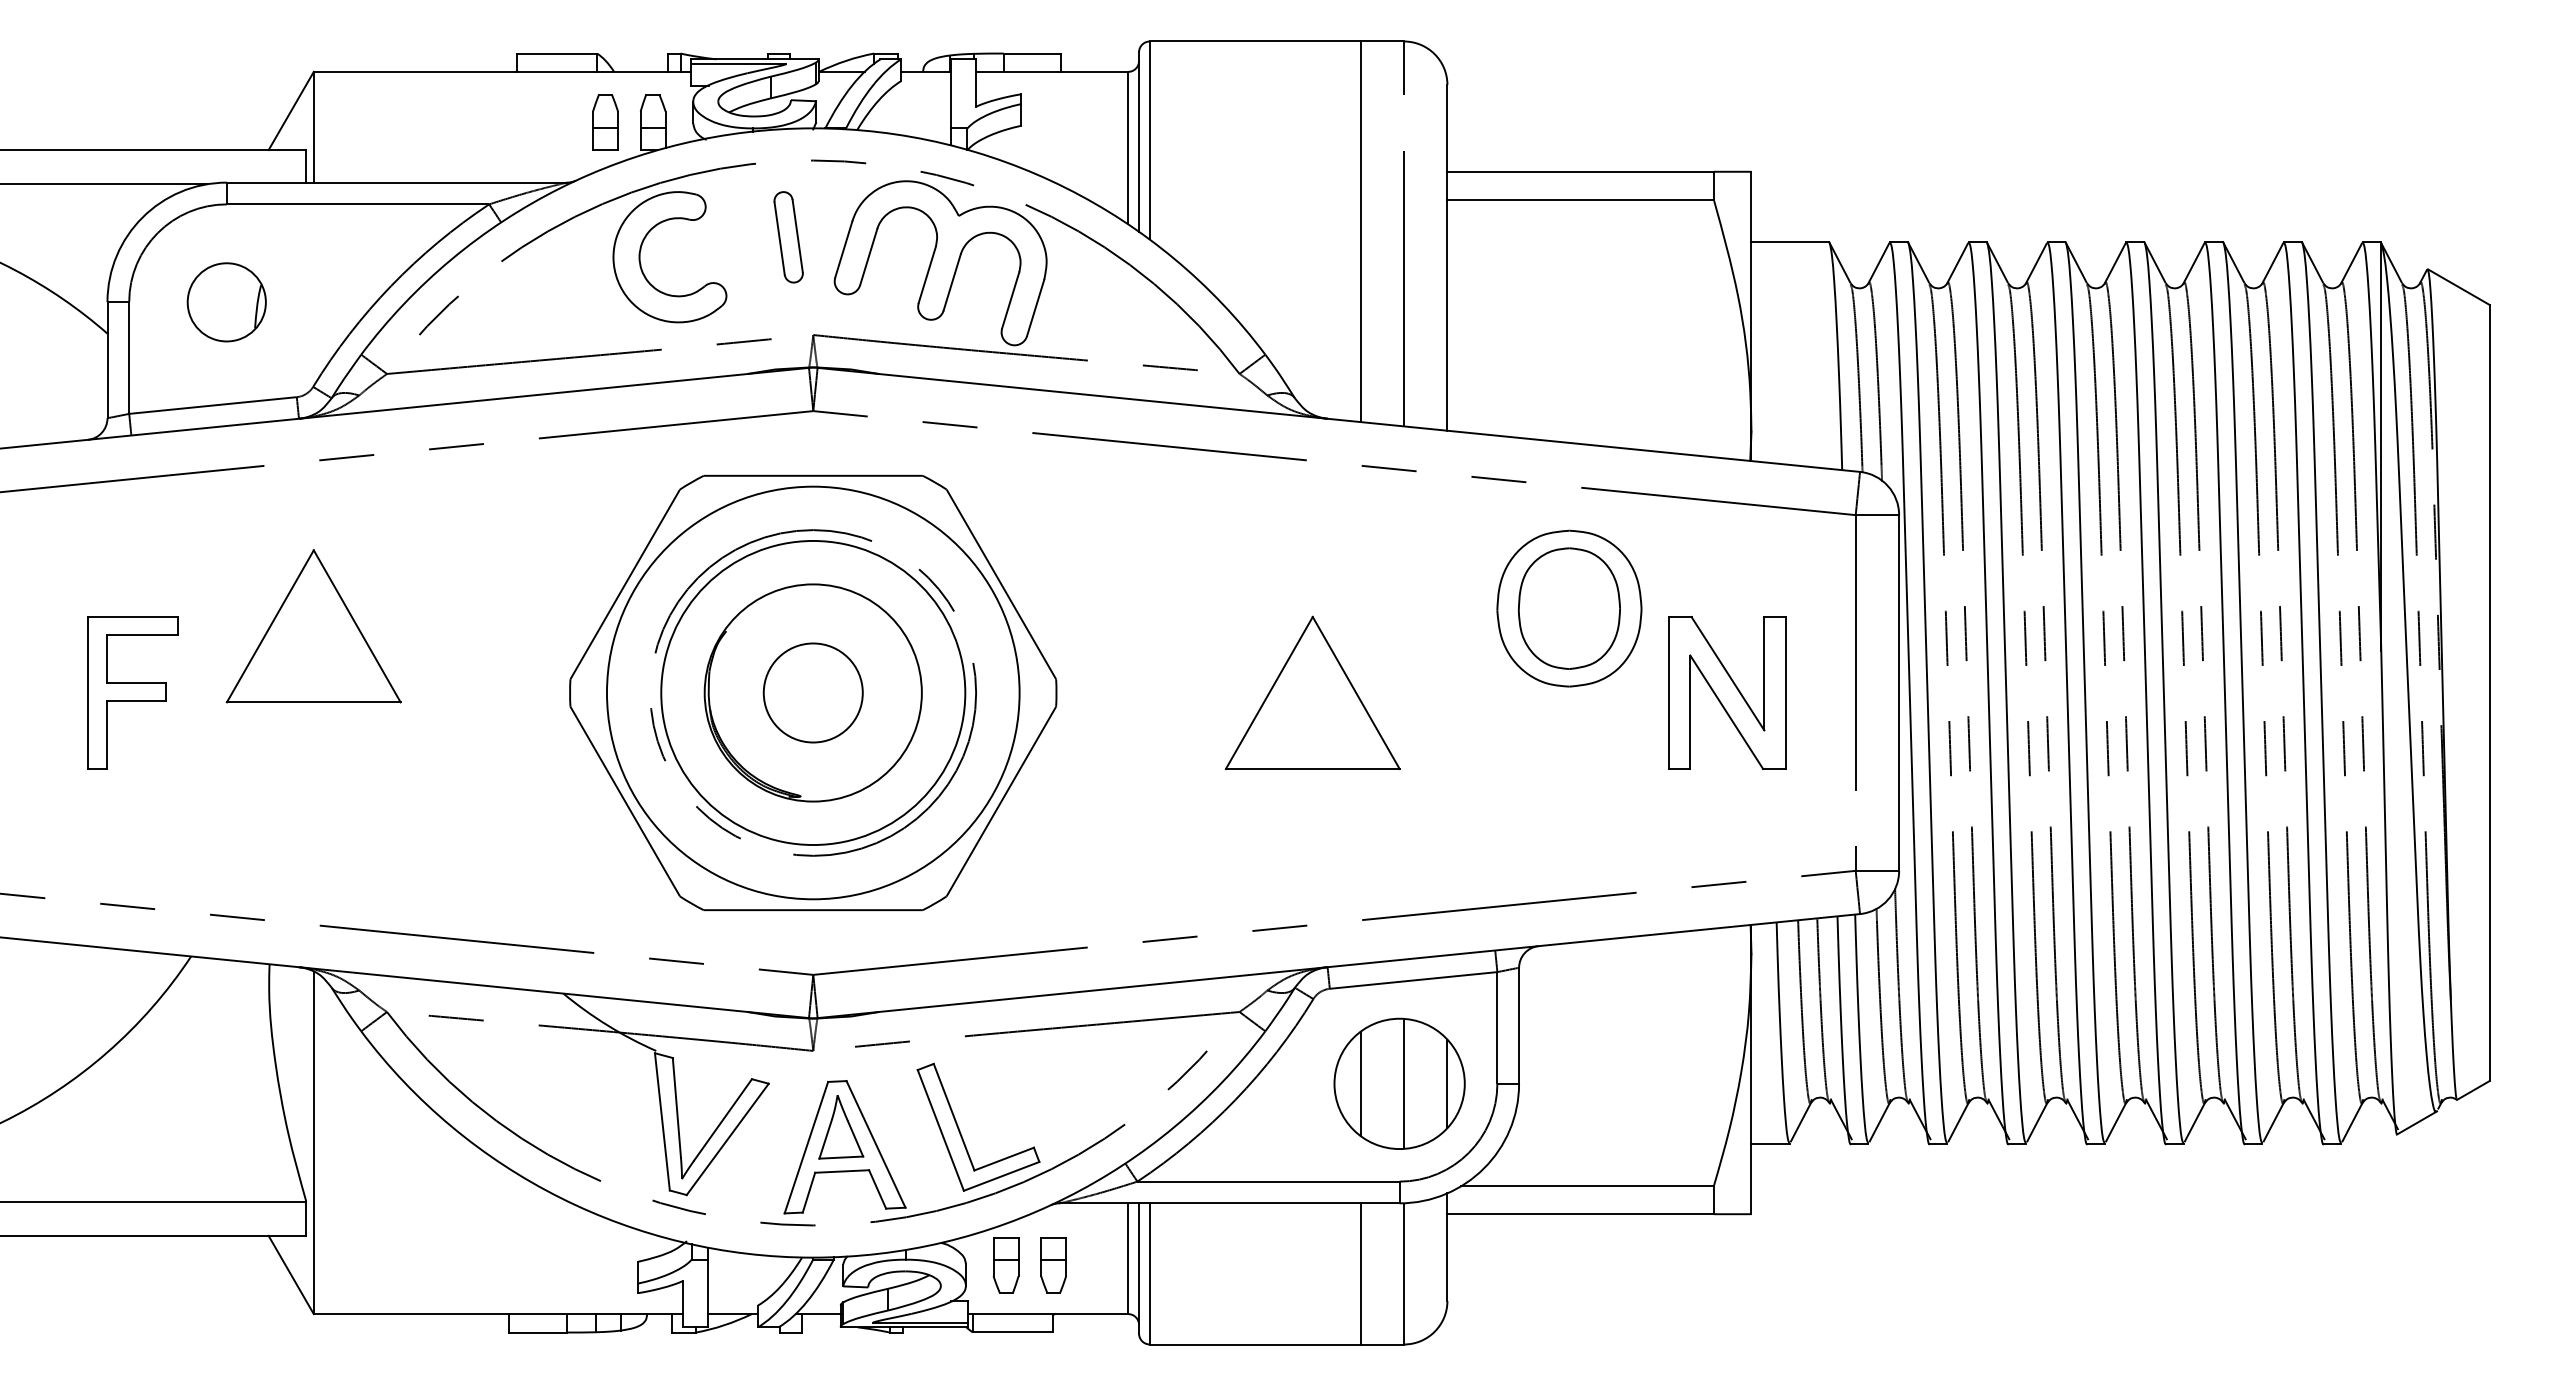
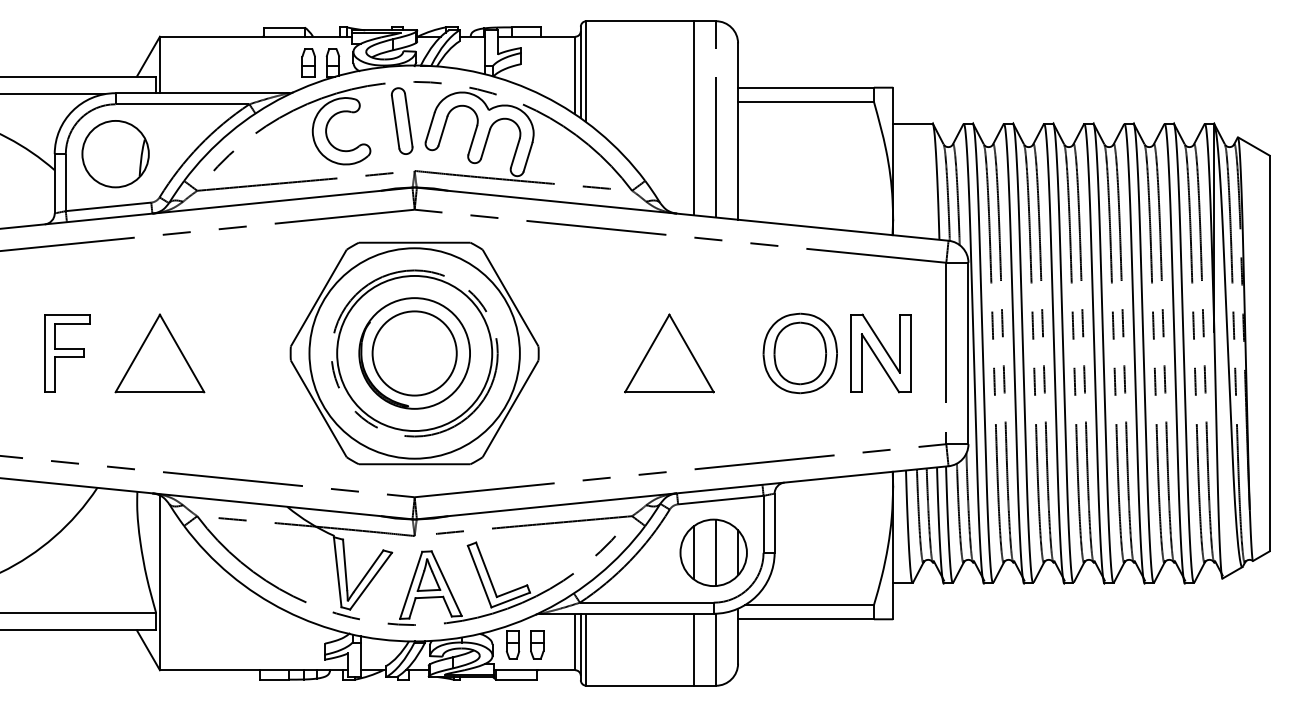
part: (787, 236) -> (401, 120), size x1.43
part: (226, 302) -> (115, 154), size x1.67
part: (1567, 608) -> (799, 353), moved
part: (312, 626) -> (159, 353), moved
circle: (812, 693) -> (414, 353), size x1.67

